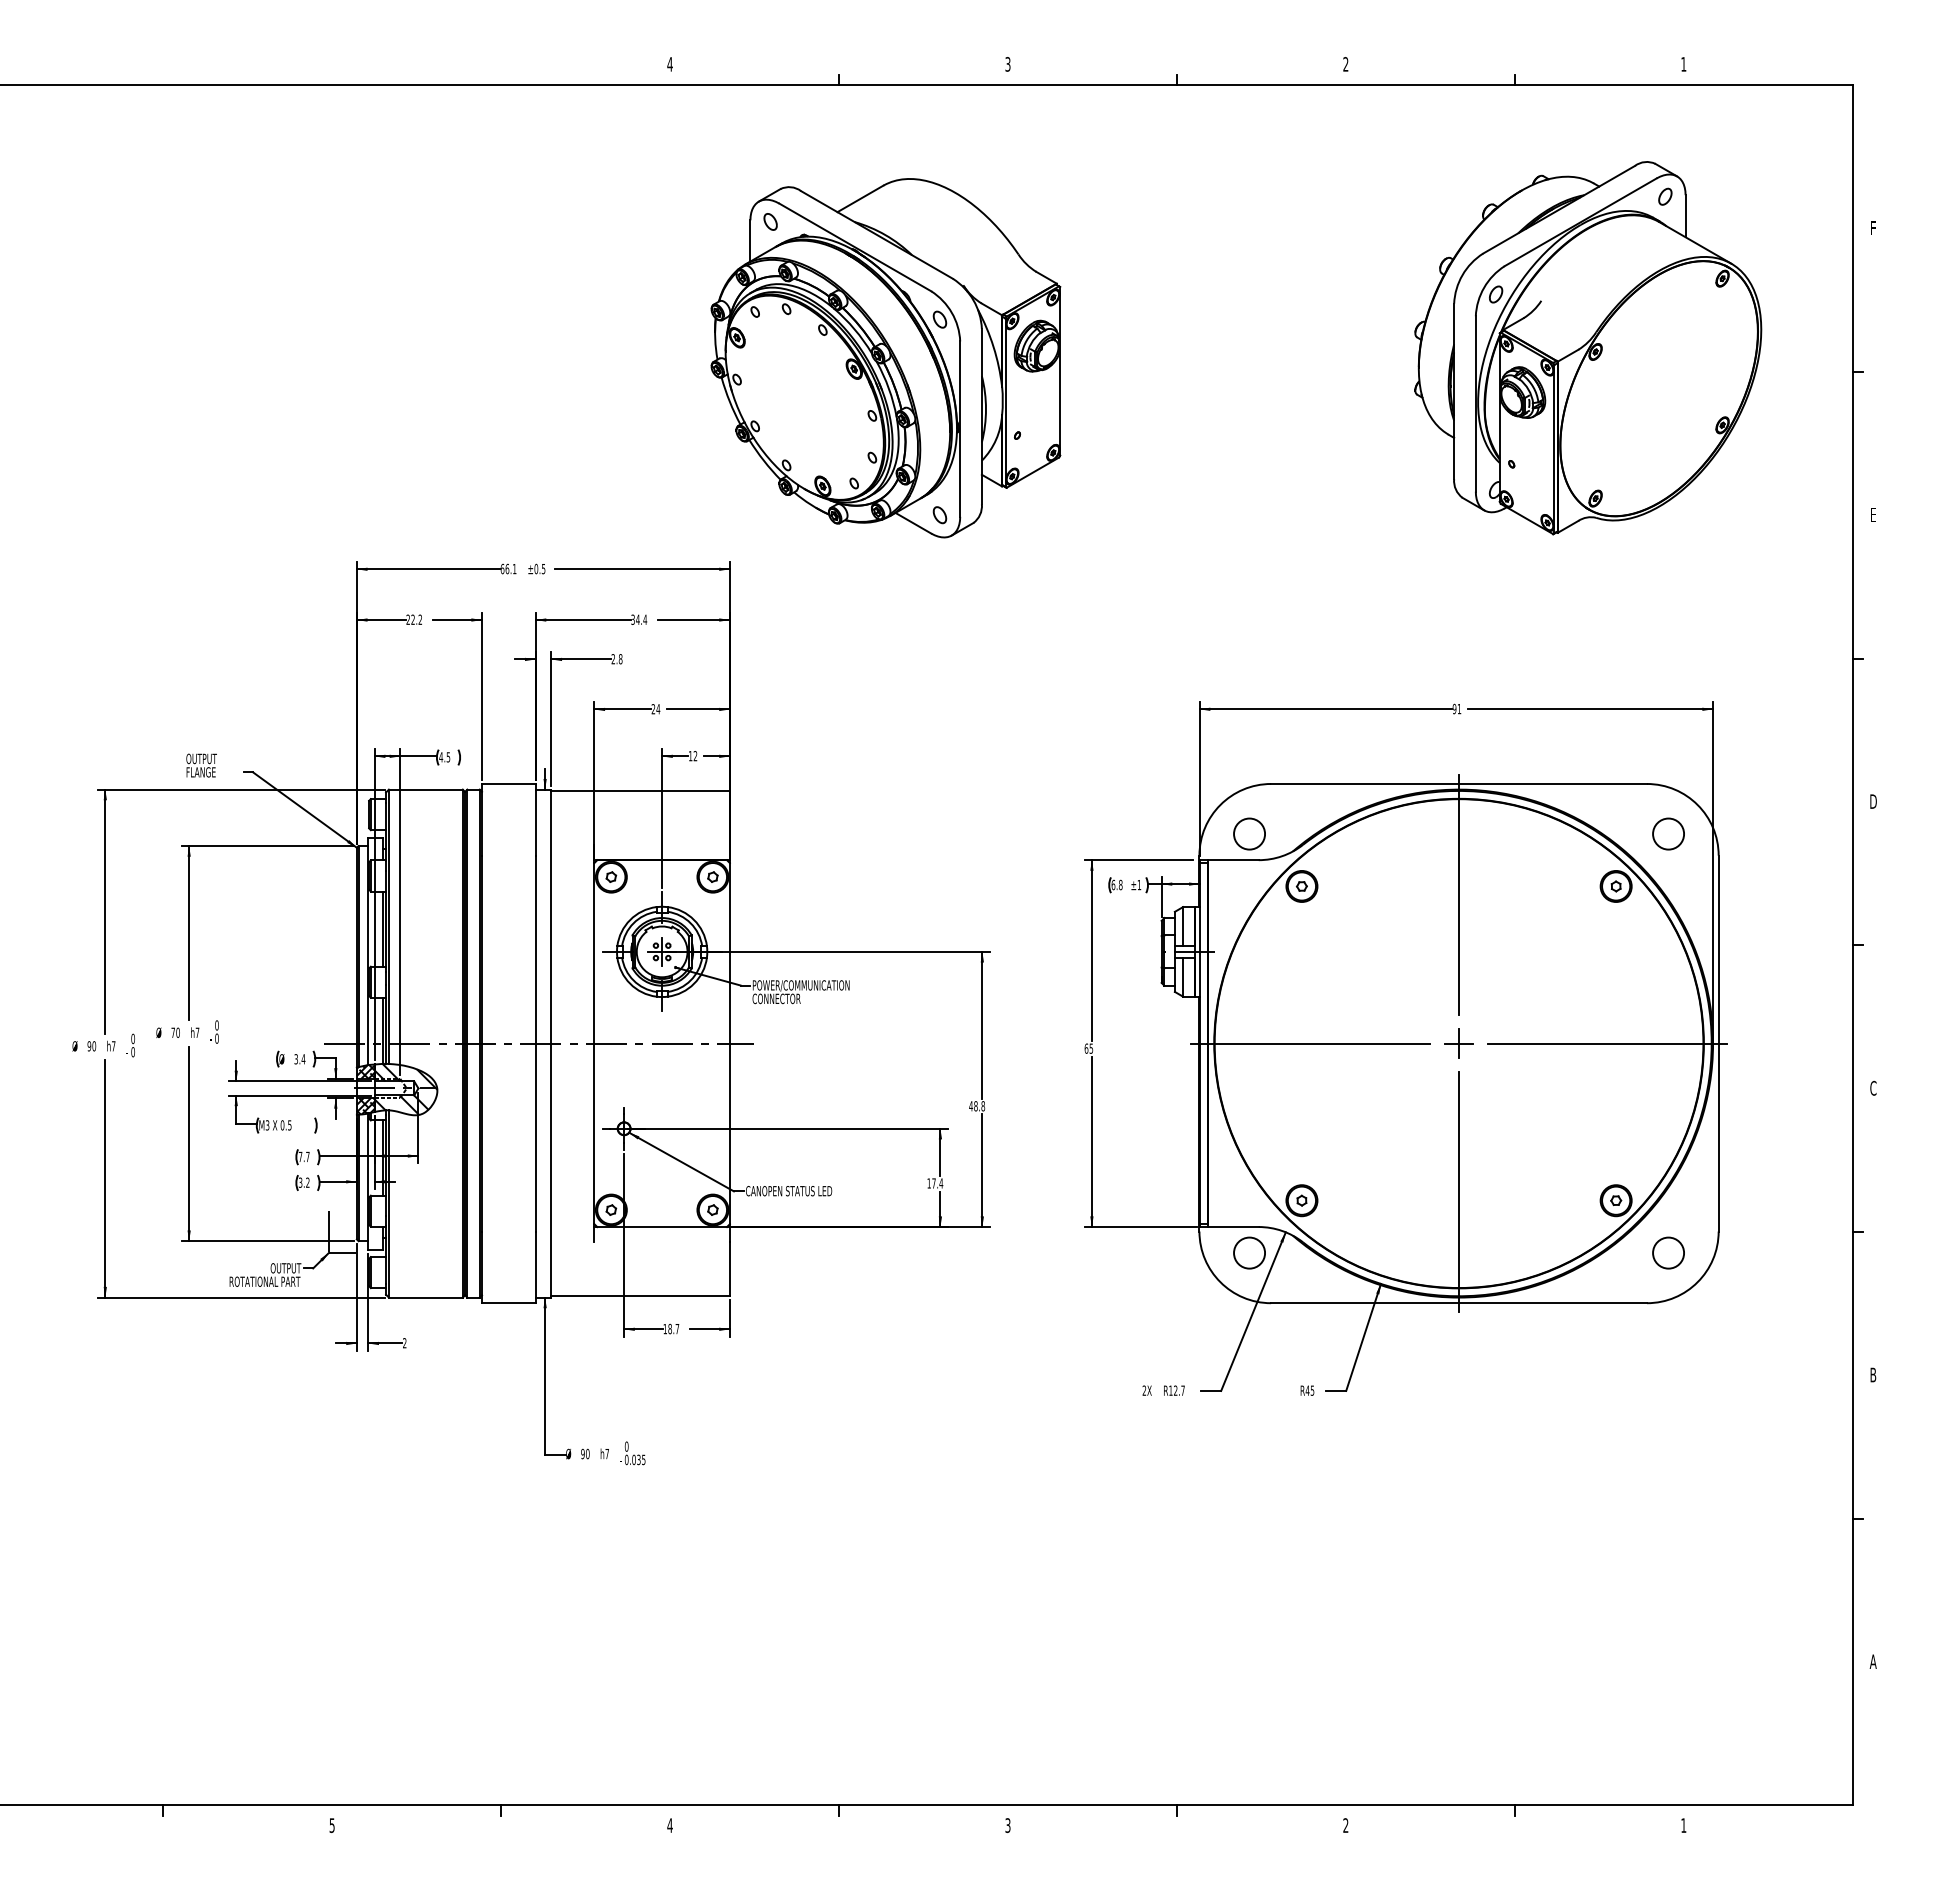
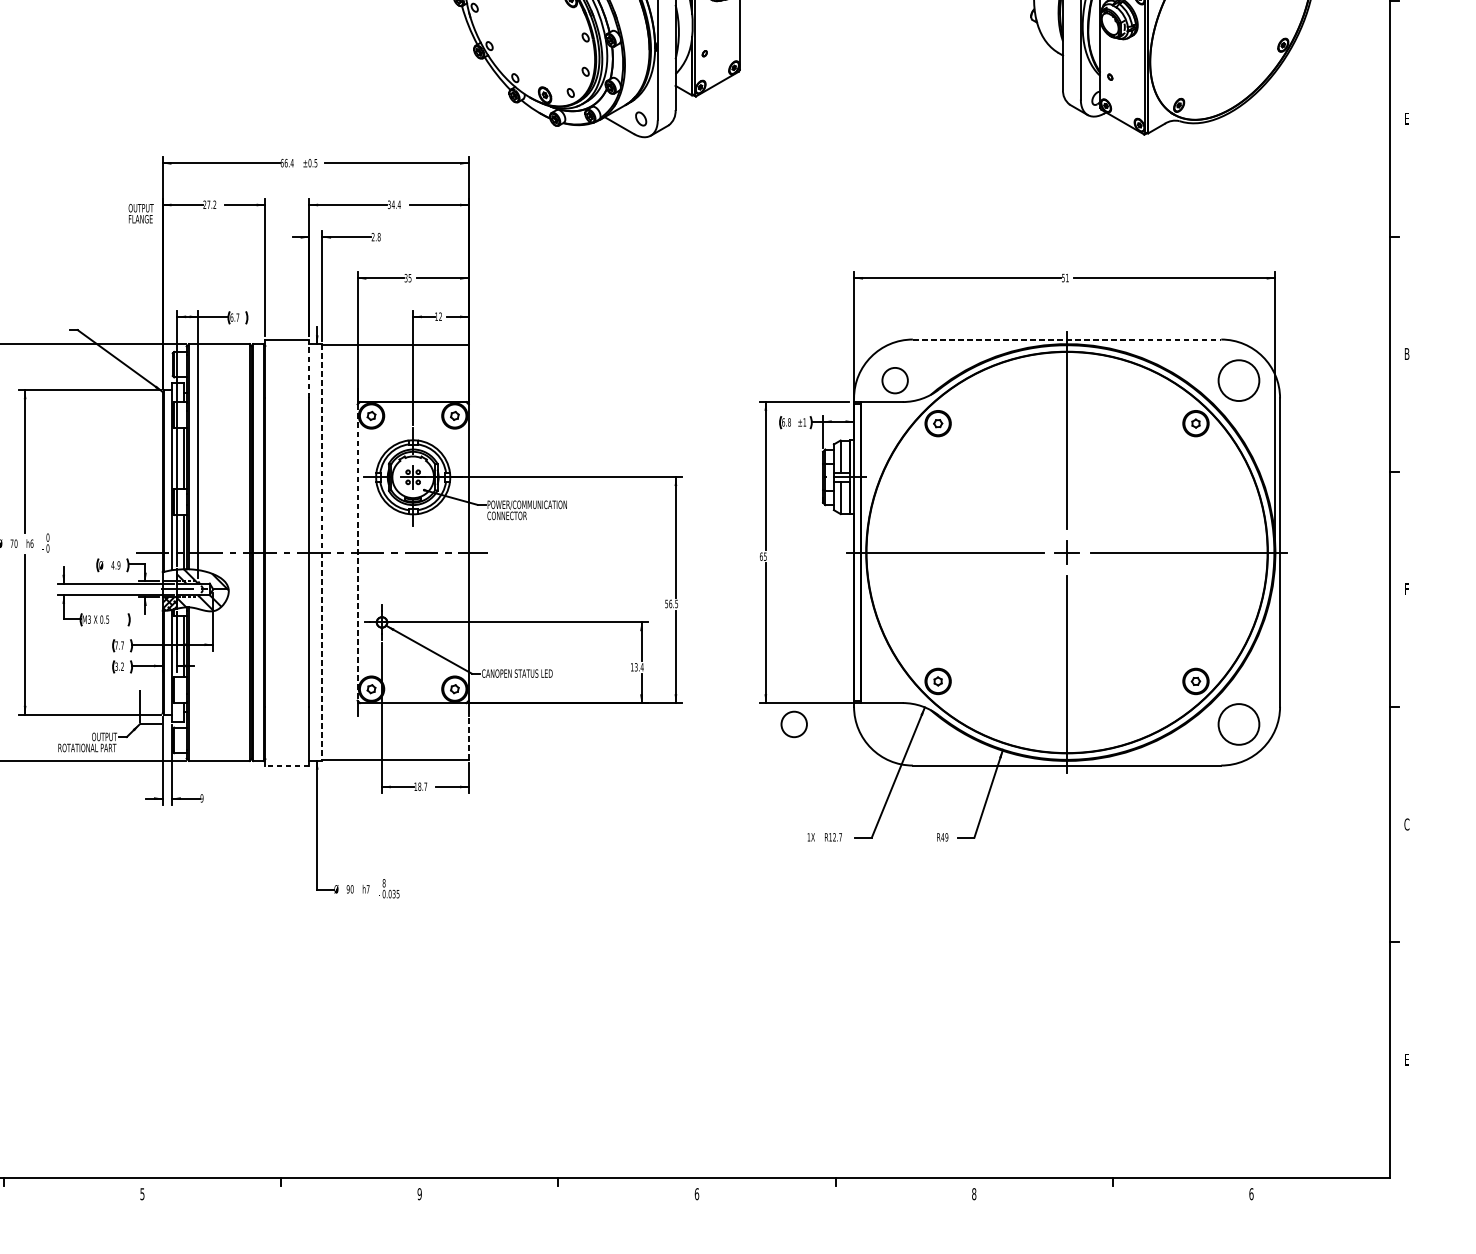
text: (514, 569) -> (292, 163), 66.1 -> 66.4
text: (412, 619) -> (208, 204), 22.2 -> 27.2
text: (1454, 708) -> (1063, 277), 91 -> 51
text: (655, 709) -> (407, 278), 24 -> 35
text: (444, 757) -> (234, 317), 4.5 -> 6.7
text: (201, 765) -> (141, 213), moved
line: (1459, 783) -> (1067, 339), solid -> dashed
text: (1873, 801) -> (1407, 353), D -> B
line: (535, 819) -> (309, 368), solid -> dashed
circle: (1668, 833) -> (1238, 380), size x1.6
text: (197, 1032) -> (31, 543), h7 -> h6
line: (551, 1043) -> (322, 552), solid -> dashed
line: (594, 1043) -> (357, 552), solid -> dashed
text: (299, 1059) -> (115, 565), 3.4 -> 4.9
hatch: (365, 1071) -> (169, 575), removed
text: (1873, 1087) -> (1407, 588), C -> F
text: (977, 1106) -> (671, 604), 48.8 -> 56.5
text: (933, 1183) -> (635, 667), 17.4 -> 13.4
circle: (1249, 1252) -> (794, 723), moved
circle: (1668, 1252) -> (1238, 723), size x1.6
line: (729, 1269) -> (468, 737), solid -> dashed
line: (508, 1303) -> (287, 765), solid -> dashed
text: (404, 1343) -> (201, 798), 2 -> 9
text: (1873, 1374) -> (1407, 824), B -> C
text: (1144, 1390) -> (808, 837), 2X -> 1X
text: (1312, 1390) -> (946, 837), R45 -> R49
text: (626, 1446) -> (383, 883), 0 -> 8
text: (1872, 1661) -> (1406, 1059), A -> E
text: (669, 1825) -> (419, 1194), 4 -> 9
text: (1007, 1825) -> (696, 1194), 3 -> 6
text: (1345, 1825) -> (973, 1194), 2 -> 8
text: (1683, 1825) -> (1251, 1194), 1 -> 6

